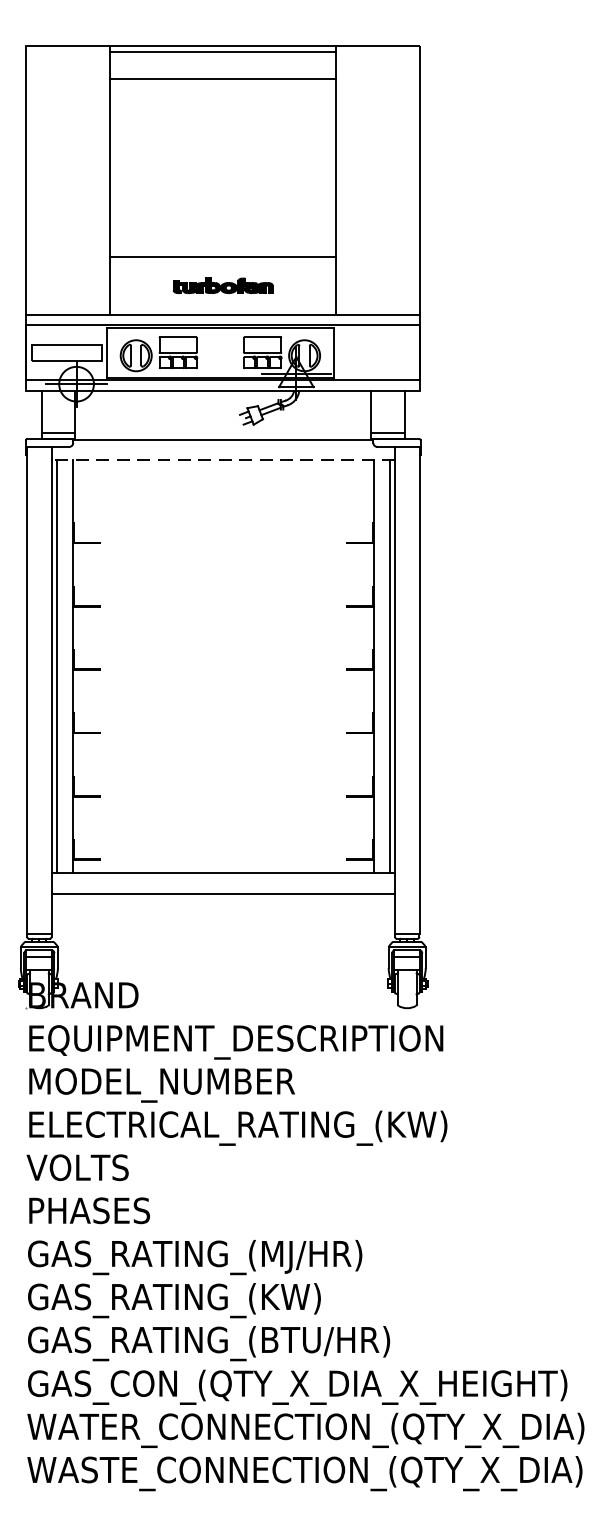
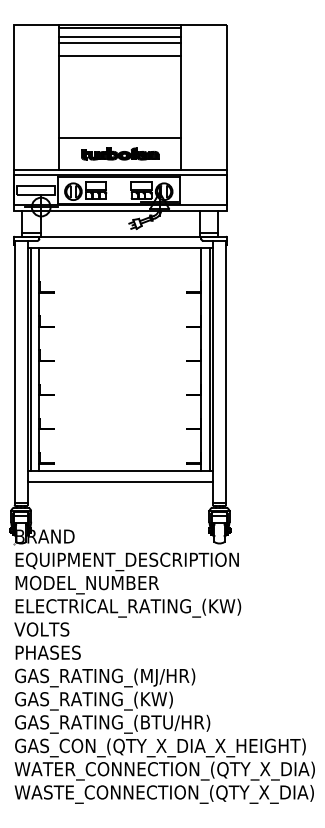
line: (223, 67) -> (120, 36), added
line: (223, 104) -> (120, 56), added
part: (223, 284) -> (120, 153), size x1.43
line: (223, 461) -> (120, 248), dashed -> solid

